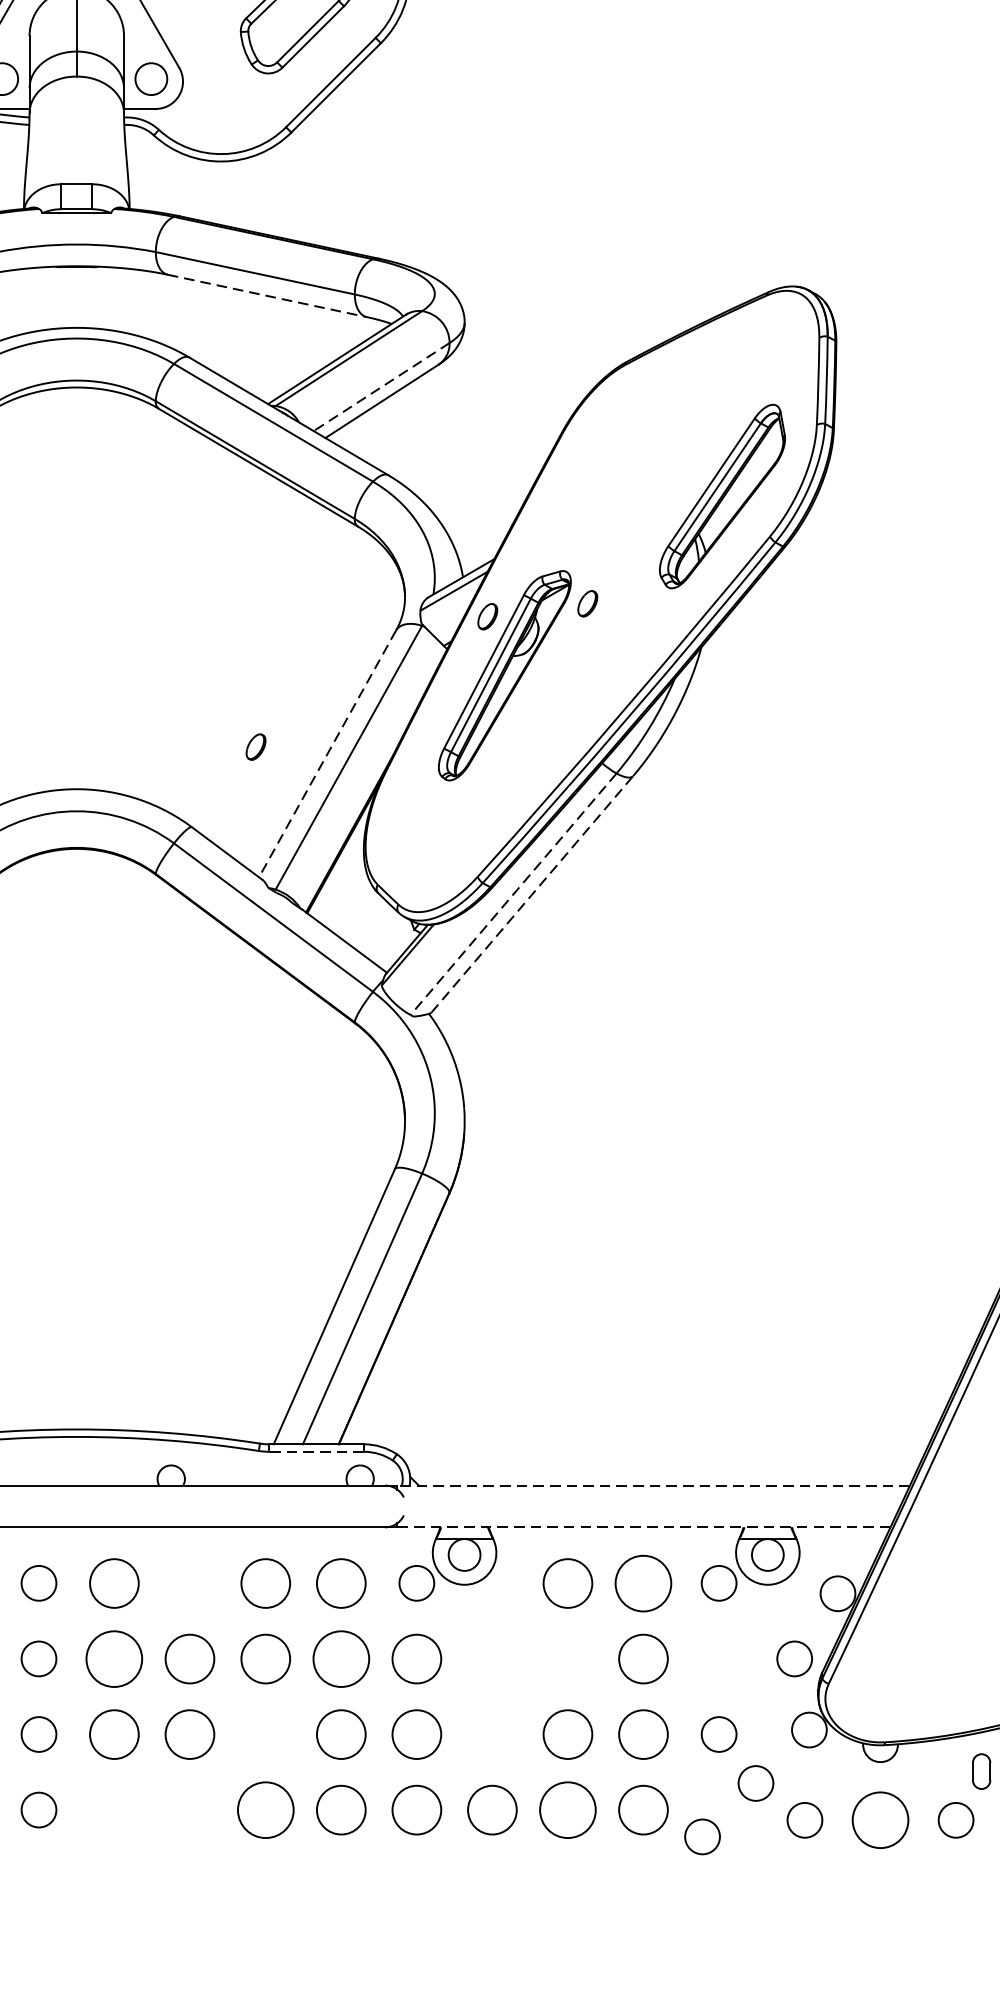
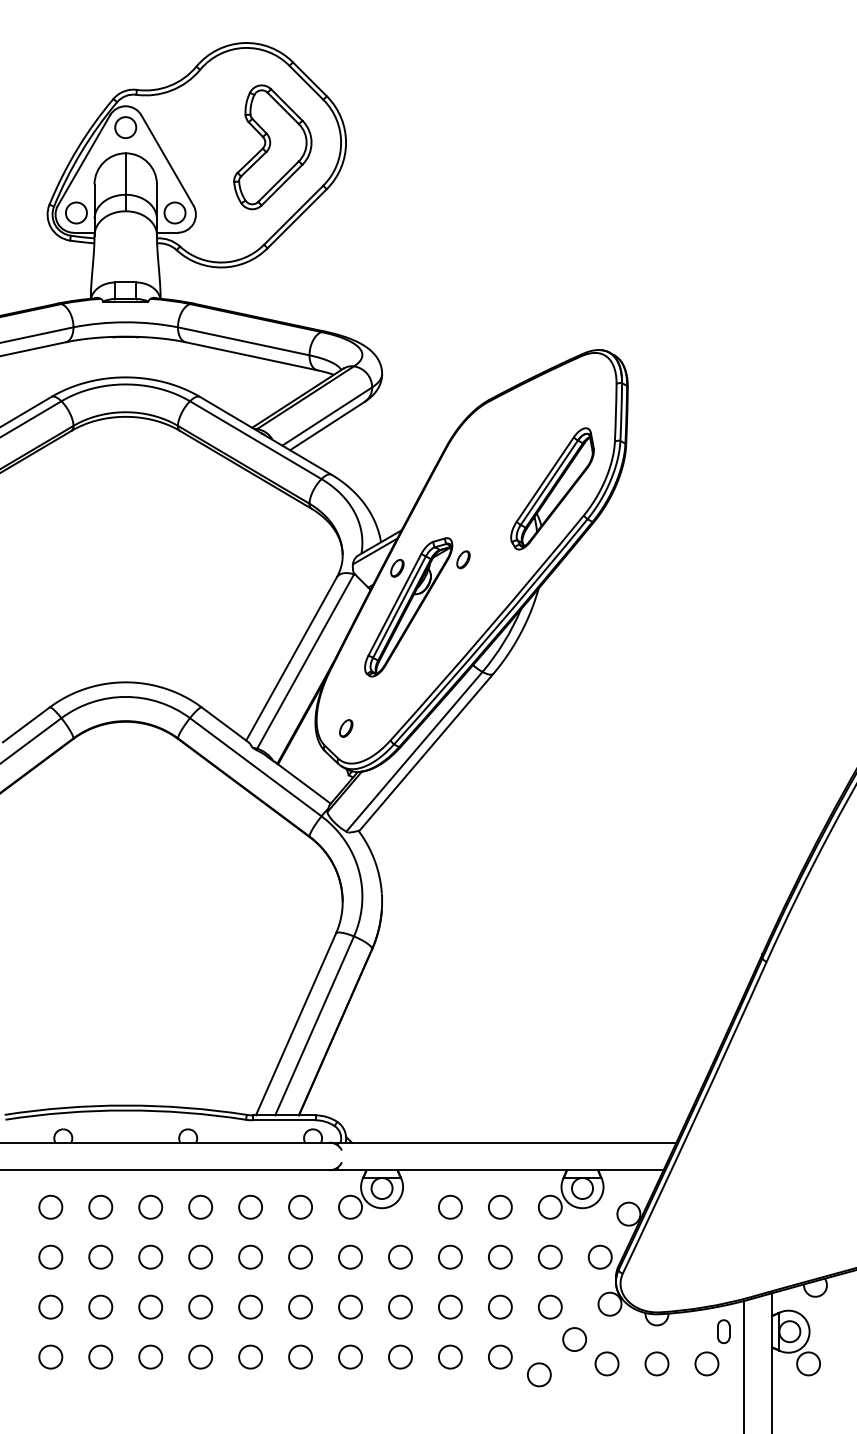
line: (268, 296) -> (252, 356), dashed -> solid
line: (382, 386) -> (327, 416), dashed -> solid
part: (256, 747) -> (346, 728), moved
line: (327, 754) -> (291, 659), dashed -> solid
line: (513, 893) -> (414, 751), dashed -> solid
line: (531, 893) -> (426, 751), dashed -> solid
line: (315, 1452) -> (283, 1120), dashed -> solid
line: (652, 1485) -> (506, 1142), dashed -> solid
line: (643, 1527) -> (500, 1170), dashed -> solid
circle: (114, 1582) -> (150, 1206), size x0.71
circle: (189, 1582) -> (200, 1206), added
circle: (265, 1582) -> (250, 1206), size x0.71
circle: (341, 1582) -> (300, 1206), size x0.71
circle: (568, 1582) -> (450, 1206), size x0.71
circle: (643, 1582) -> (500, 1206), size x0.62
circle: (114, 1657) -> (150, 1256), size x0.62
circle: (189, 1657) -> (200, 1256), size x0.71
circle: (265, 1657) -> (250, 1256), size x0.71
circle: (341, 1657) -> (300, 1256), size x0.62
circle: (416, 1657) -> (350, 1256), size x0.71
circle: (492, 1657) -> (400, 1256), added
circle: (568, 1657) -> (450, 1256), added
circle: (643, 1657) -> (500, 1256), size x0.71
circle: (719, 1657) -> (550, 1256), added
circle: (114, 1733) -> (150, 1306), size x0.71
circle: (189, 1733) -> (200, 1306), size x0.71
circle: (265, 1733) -> (250, 1306), added
circle: (341, 1733) -> (300, 1306), size x0.71
circle: (416, 1733) -> (350, 1306), size x0.71
circle: (492, 1733) -> (400, 1306), added
circle: (568, 1733) -> (450, 1306), size x0.71
circle: (643, 1733) -> (500, 1306), size x0.71
circle: (114, 1809) -> (150, 1356), added
circle: (189, 1809) -> (200, 1356), added
circle: (265, 1809) -> (250, 1356), size x0.62
circle: (341, 1809) -> (300, 1356), size x0.71
circle: (416, 1809) -> (350, 1356), size x0.71
circle: (492, 1809) -> (400, 1356), size x0.71
circle: (568, 1809) -> (450, 1356), size x0.62
circle: (643, 1809) -> (500, 1356), size x0.71
circle: (879, 1819) -> (656, 1363), size x0.62

